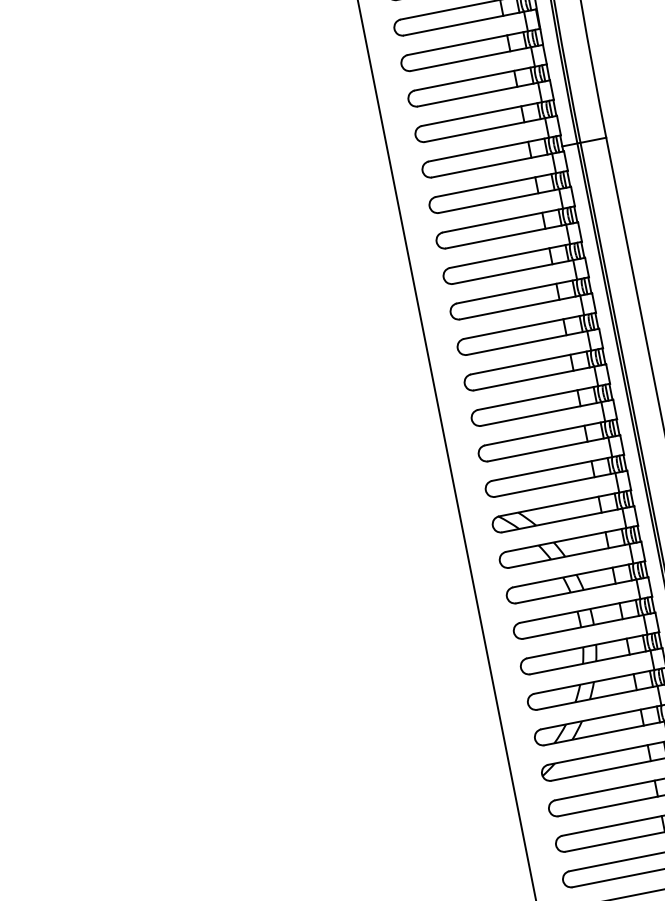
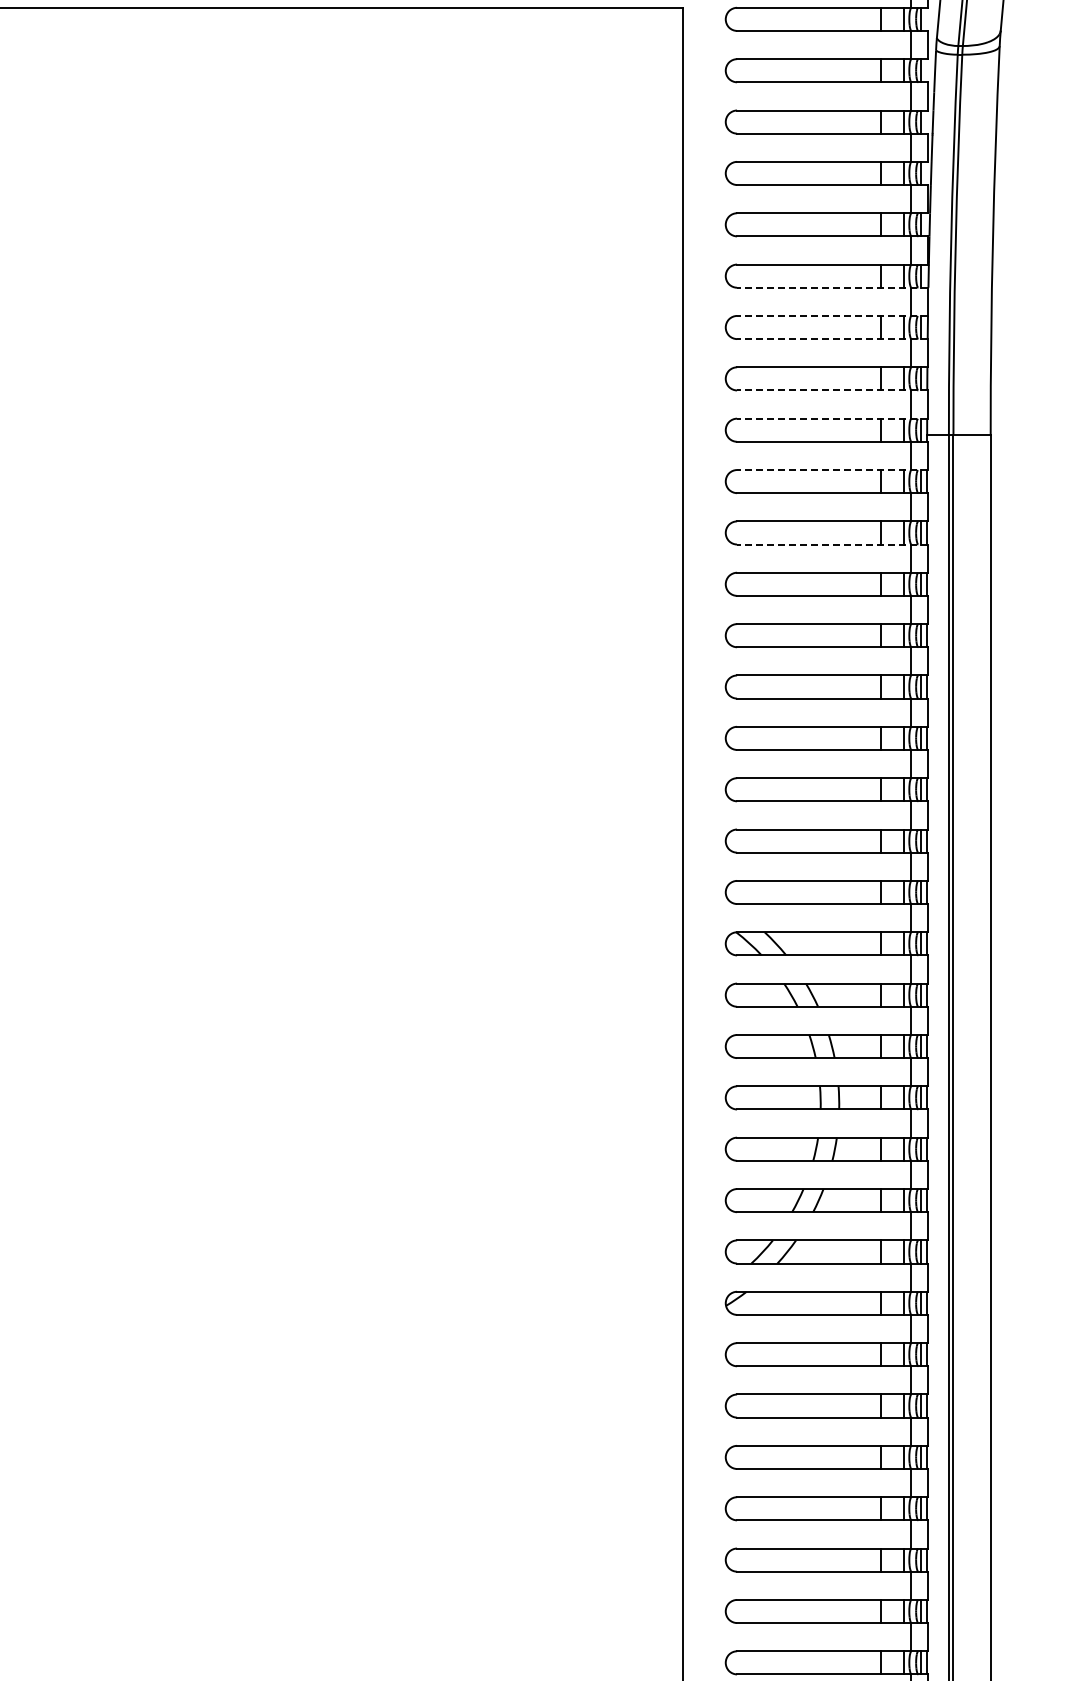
line: (476, 57) -> (832, 287), solid -> dashed
line: (480, 77) -> (832, 315), solid -> dashed
line: (483, 93) -> (832, 339), solid -> dashed
line: (490, 128) -> (832, 390), solid -> dashed
line: (494, 148) -> (832, 418), solid -> dashed
line: (501, 184) -> (832, 470), solid -> dashed
line: (511, 235) -> (832, 544), solid -> dashed

